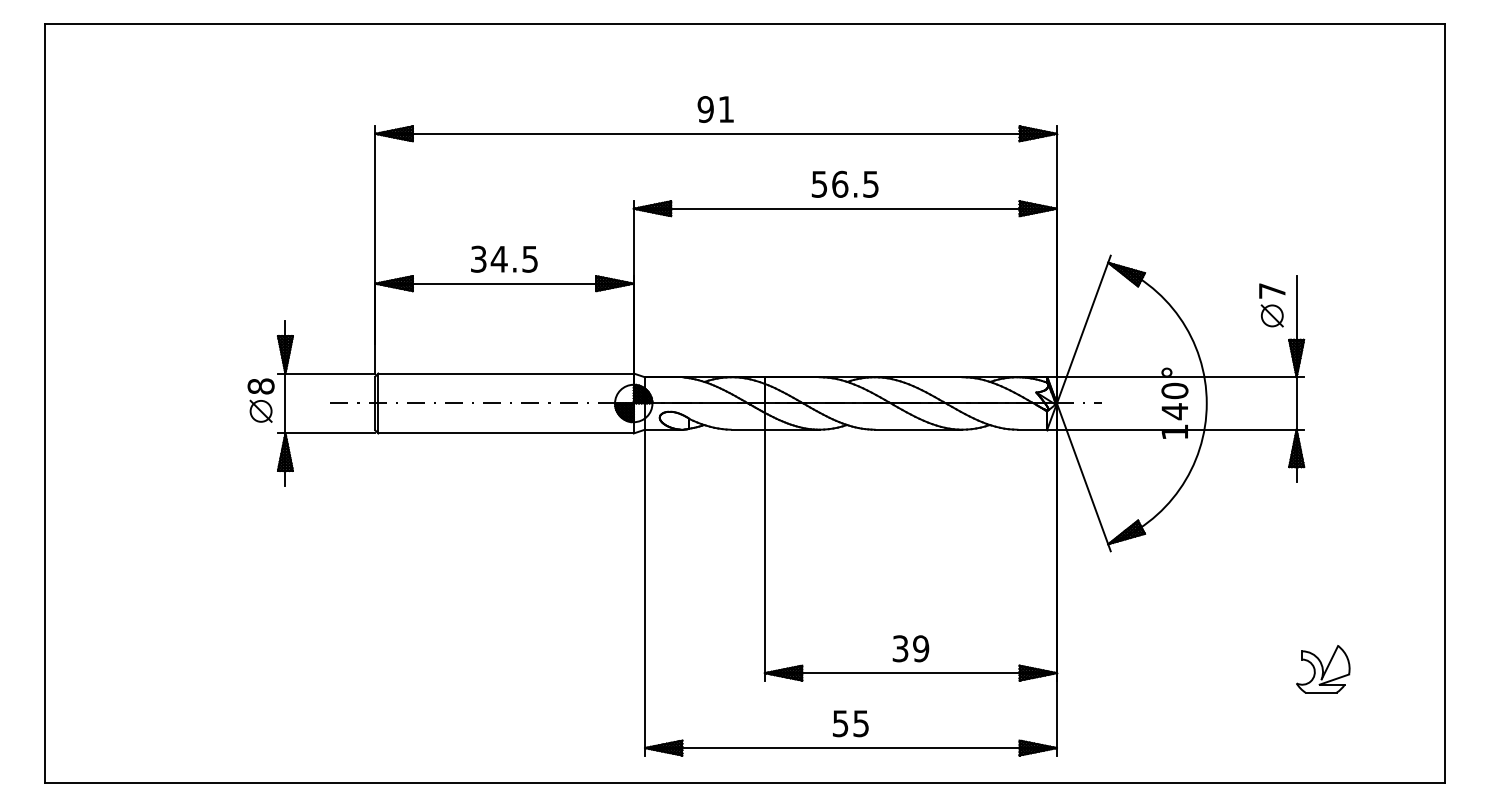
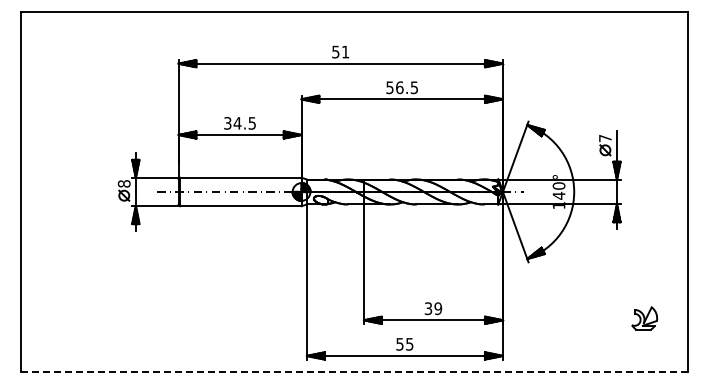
text: (705, 108) -> (335, 51), 91 -> 51
part: (1322, 669) -> (644, 318), moved
line: (745, 782) -> (354, 372), solid -> dashed

